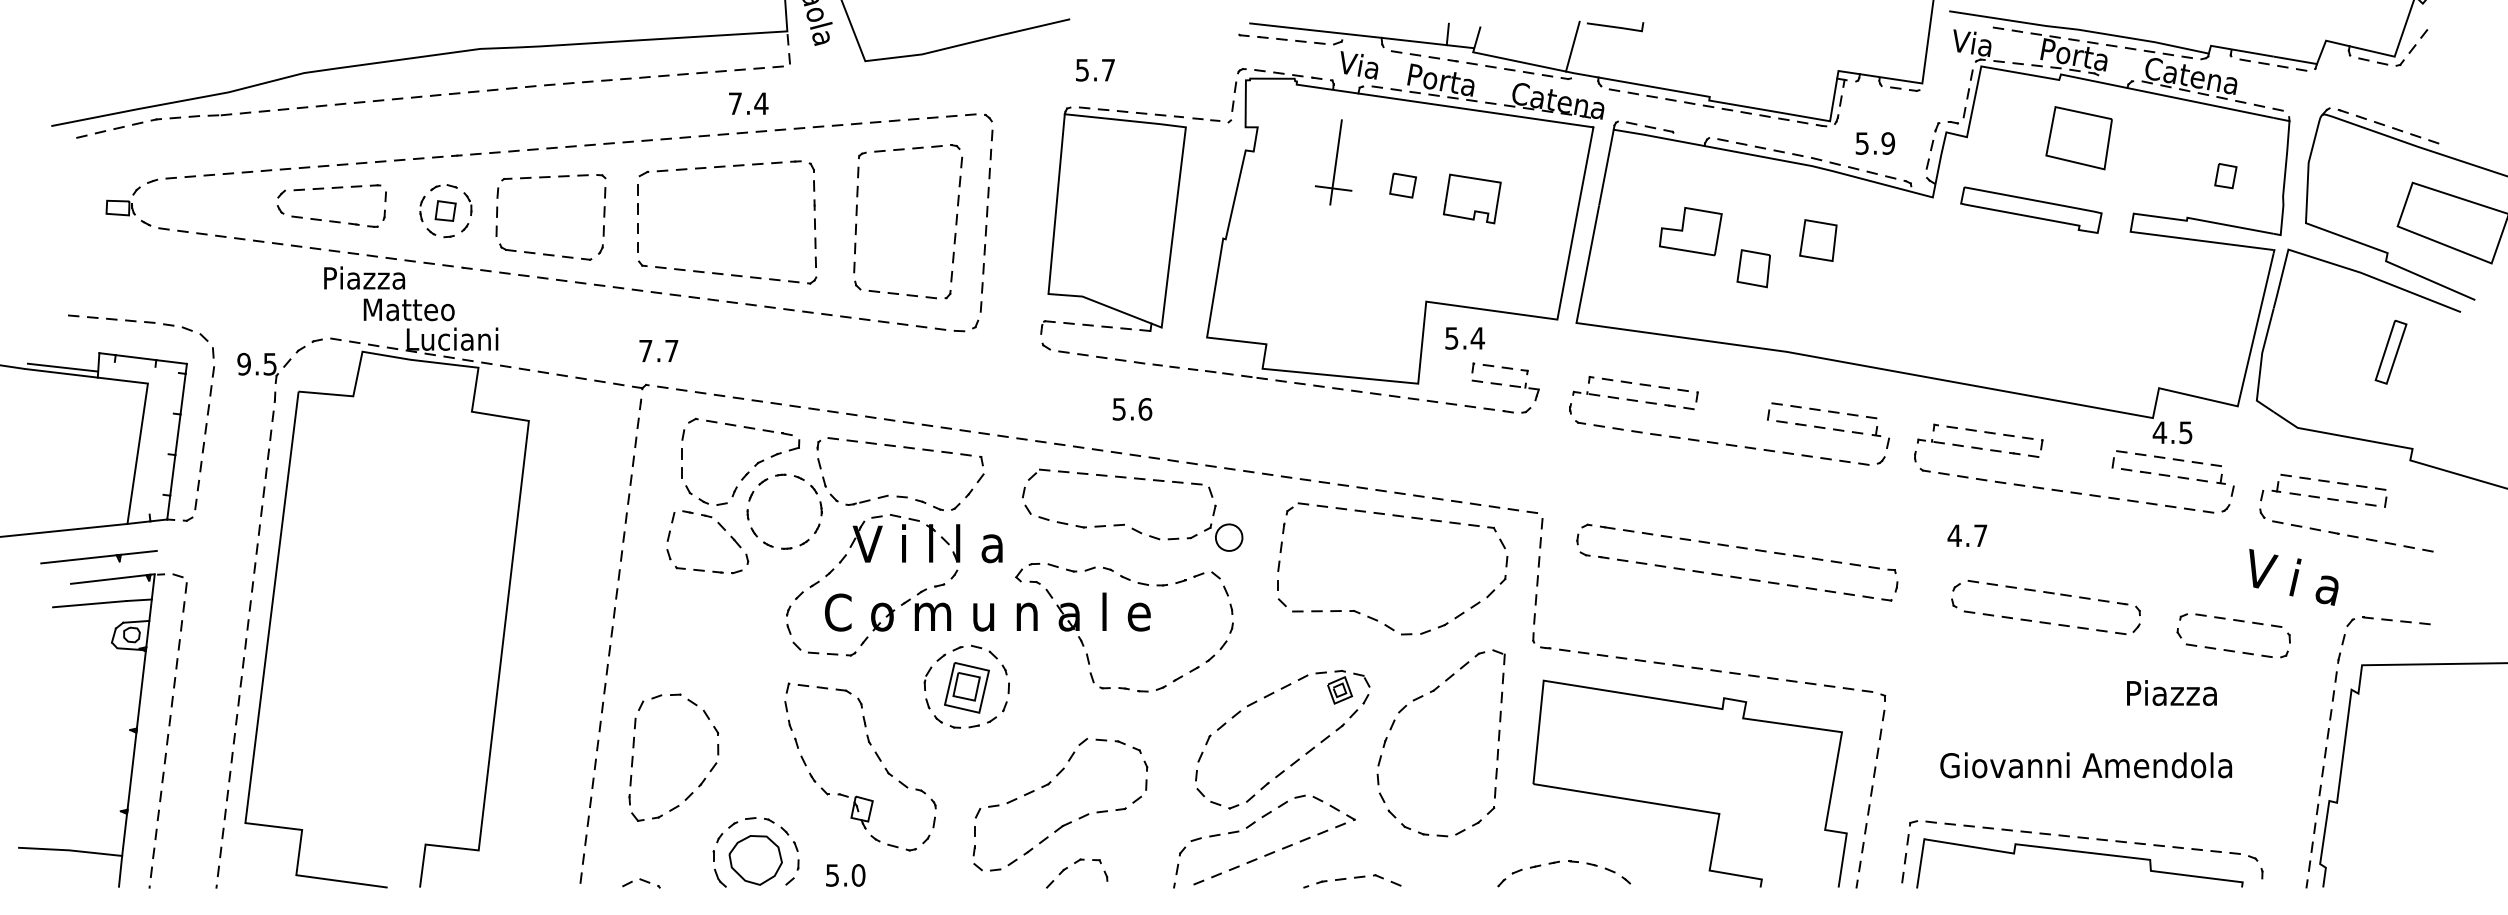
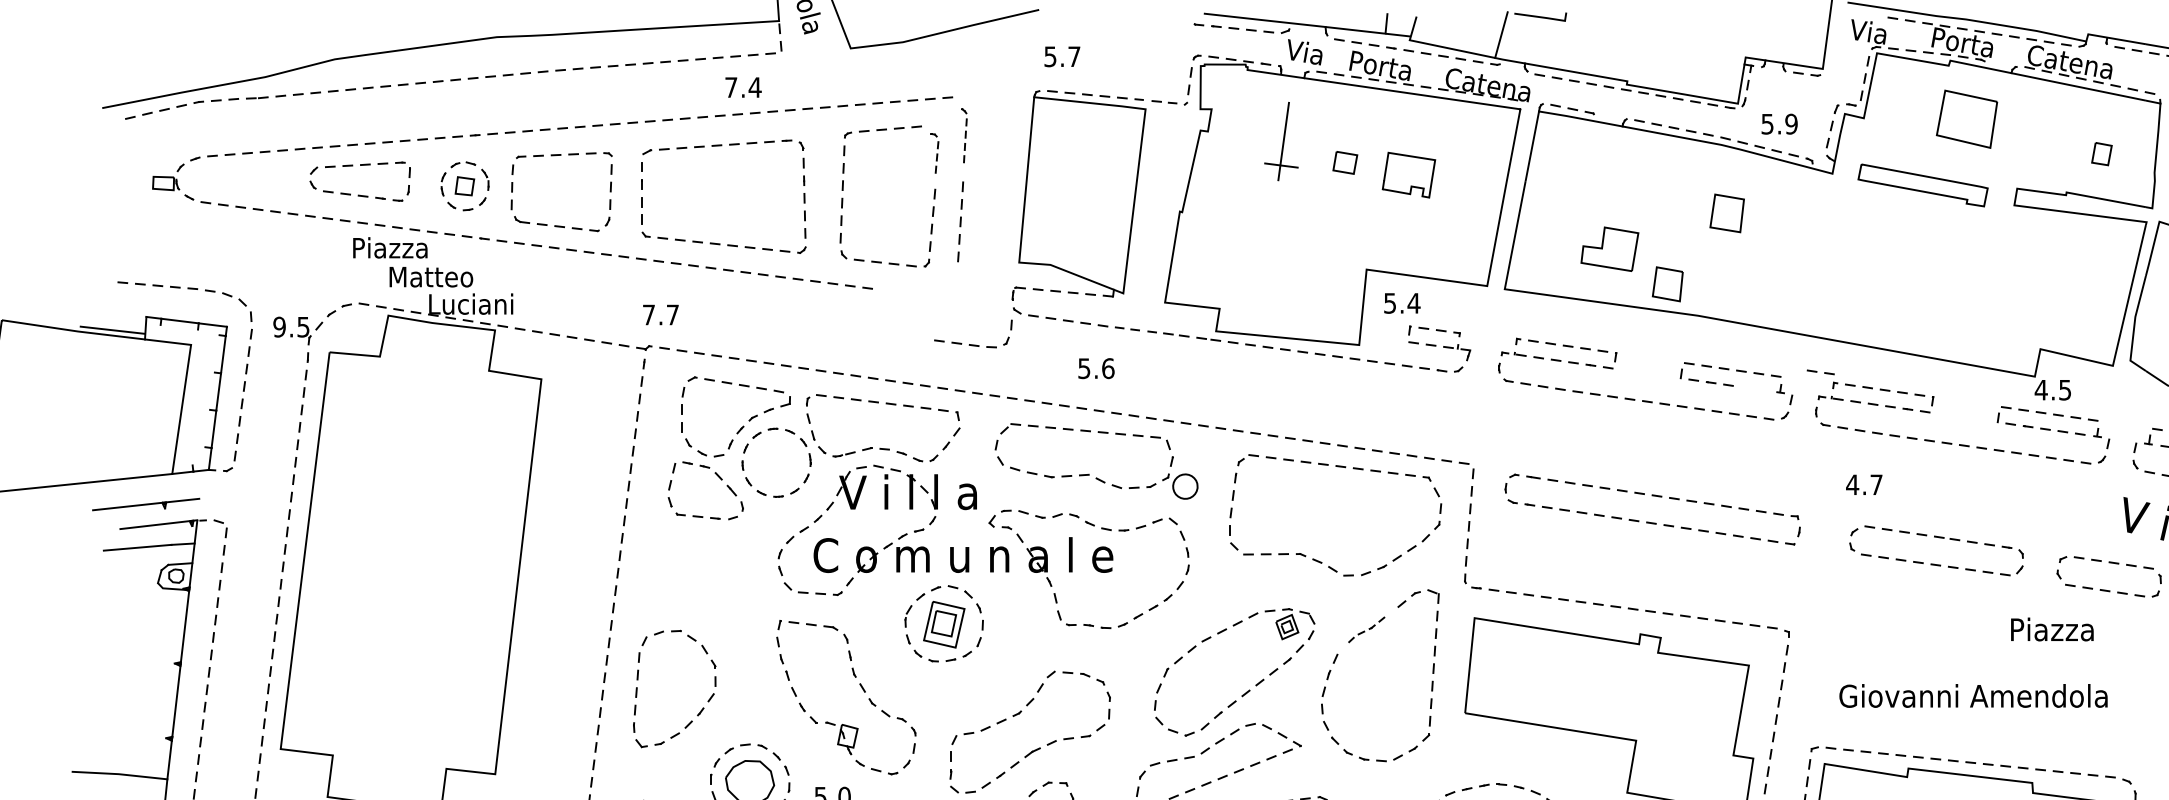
part: (988, 155) -> (964, 135), size x0.7
part: (956, 175) -> (934, 153), size x0.7
part: (1690, 231) -> (1609, 249), moved
part: (1753, 268) -> (1667, 284), moved
part: (937, 327) -> (971, 343), moved
part: (1848, 431) -> (1821, 372), moved
part: (1426, 693) -> (1366, 629), size x0.7

